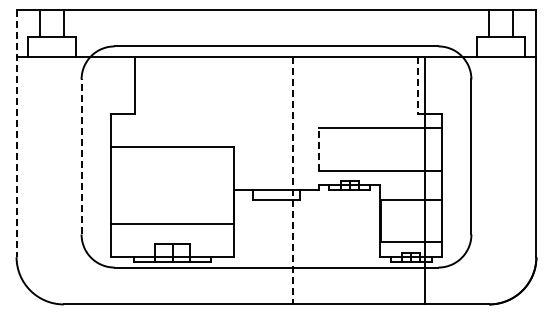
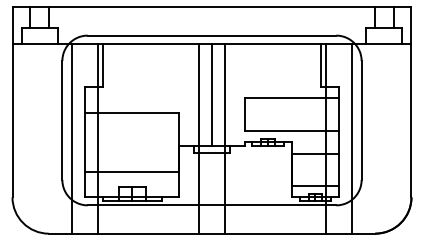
line: (418, 85) -> (320, 65), dashed -> solid
line: (276, 123) -> (212, 94), added
line: (16, 133) -> (12, 102), dashed -> solid
line: (319, 148) -> (245, 113), dashed -> solid
line: (81, 156) -> (62, 120), dashed -> solid
line: (94, 180) -> (72, 138), added
line: (127, 180) -> (97, 138), added
line: (259, 180) -> (198, 138), added
line: (293, 180) -> (225, 138), dashed -> solid
line: (458, 180) -> (351, 138), added

